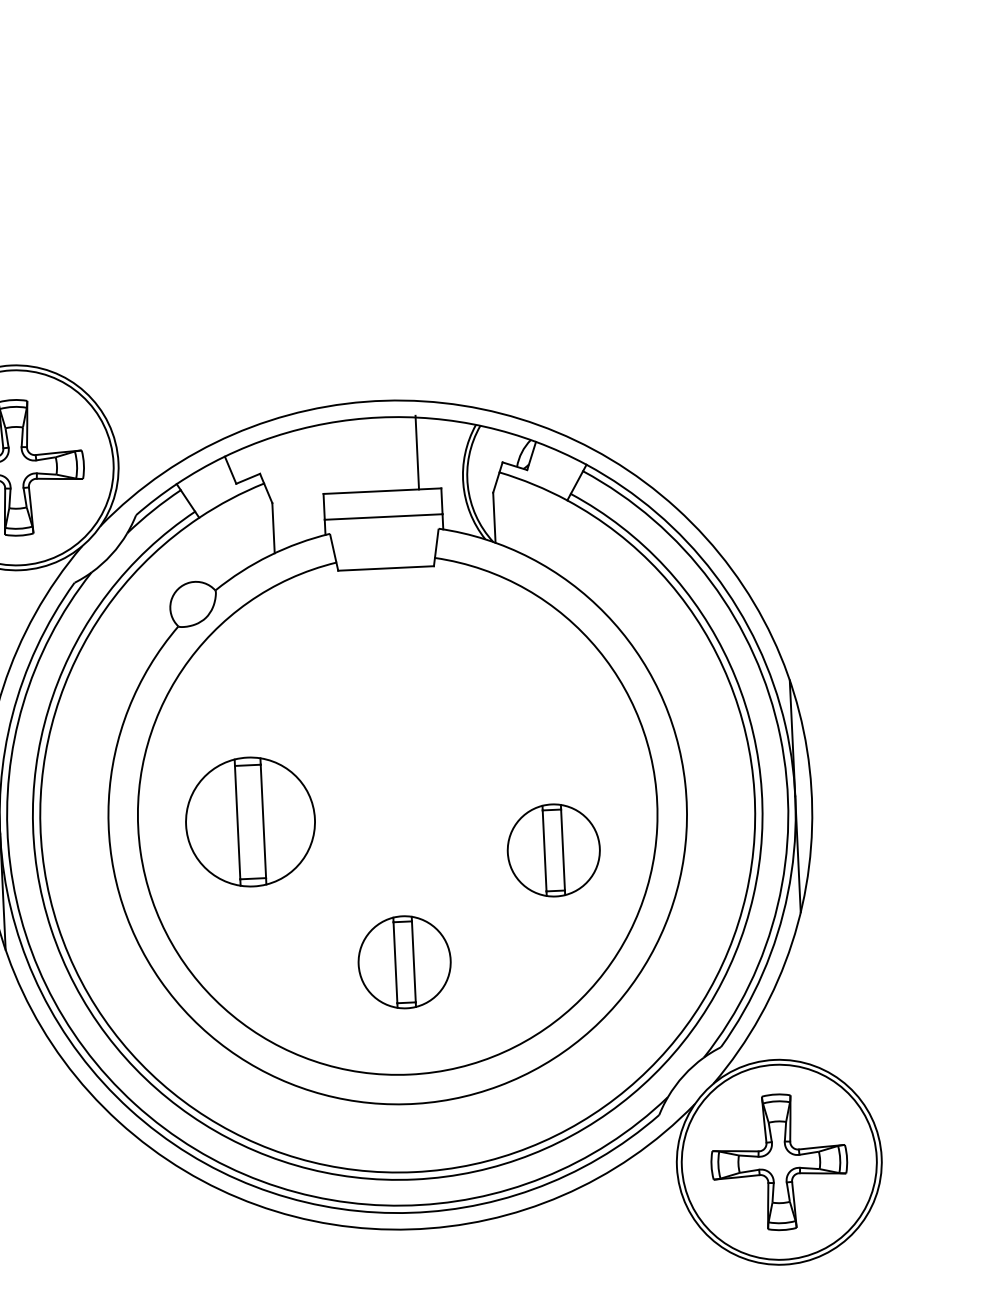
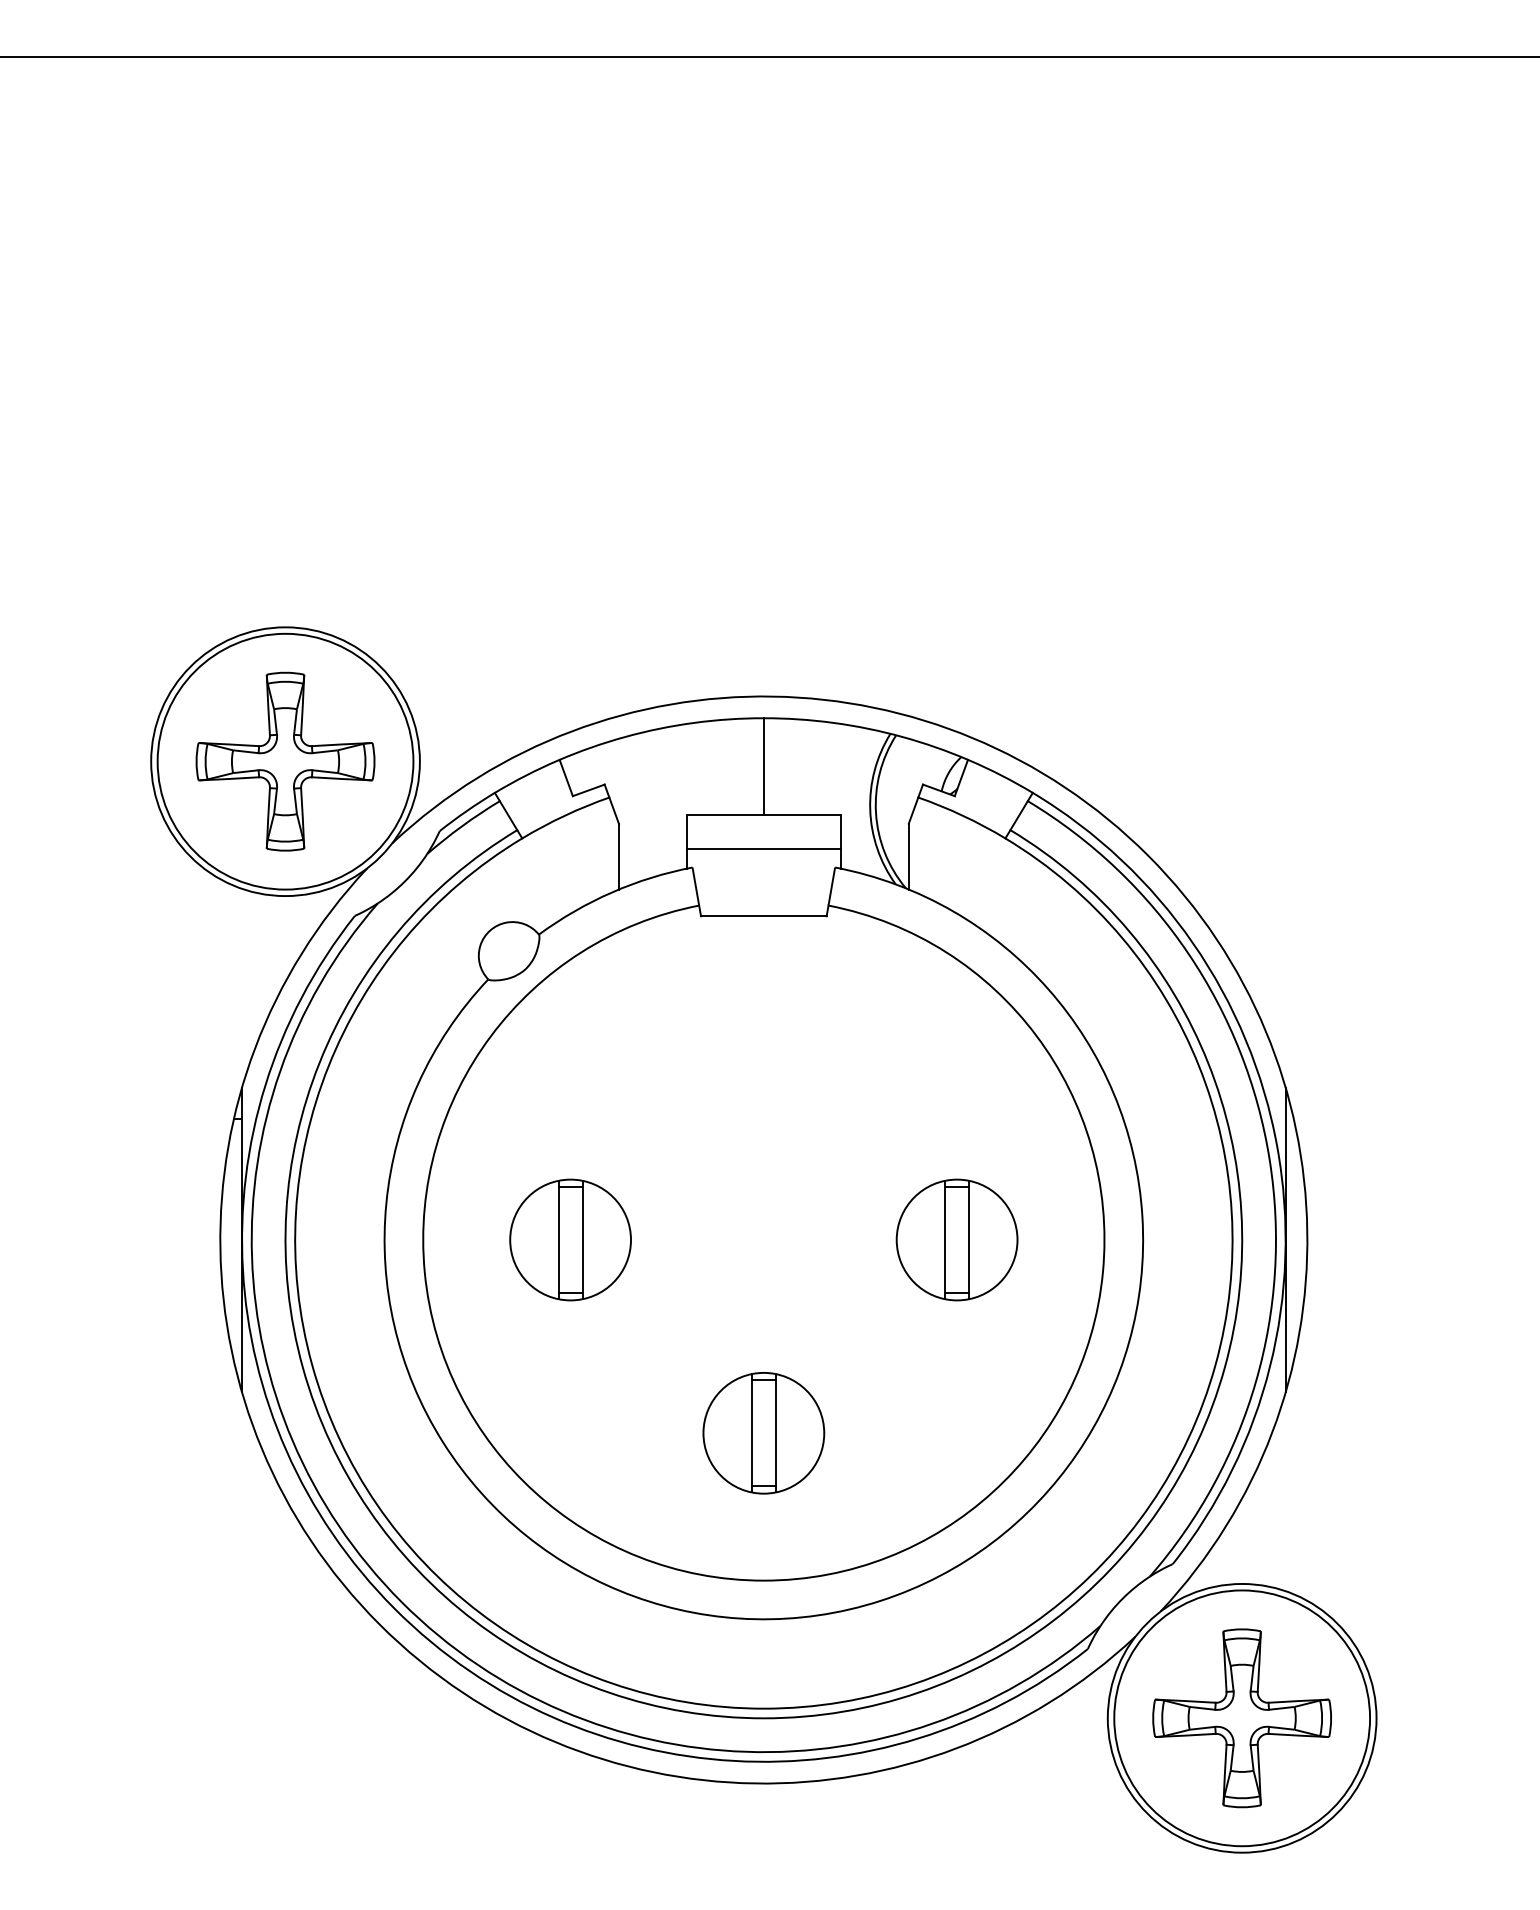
line: (417, 452) -> (763, 766), moved
part: (250, 821) -> (570, 1239), size x0.71
part: (553, 850) -> (956, 1239), moved

